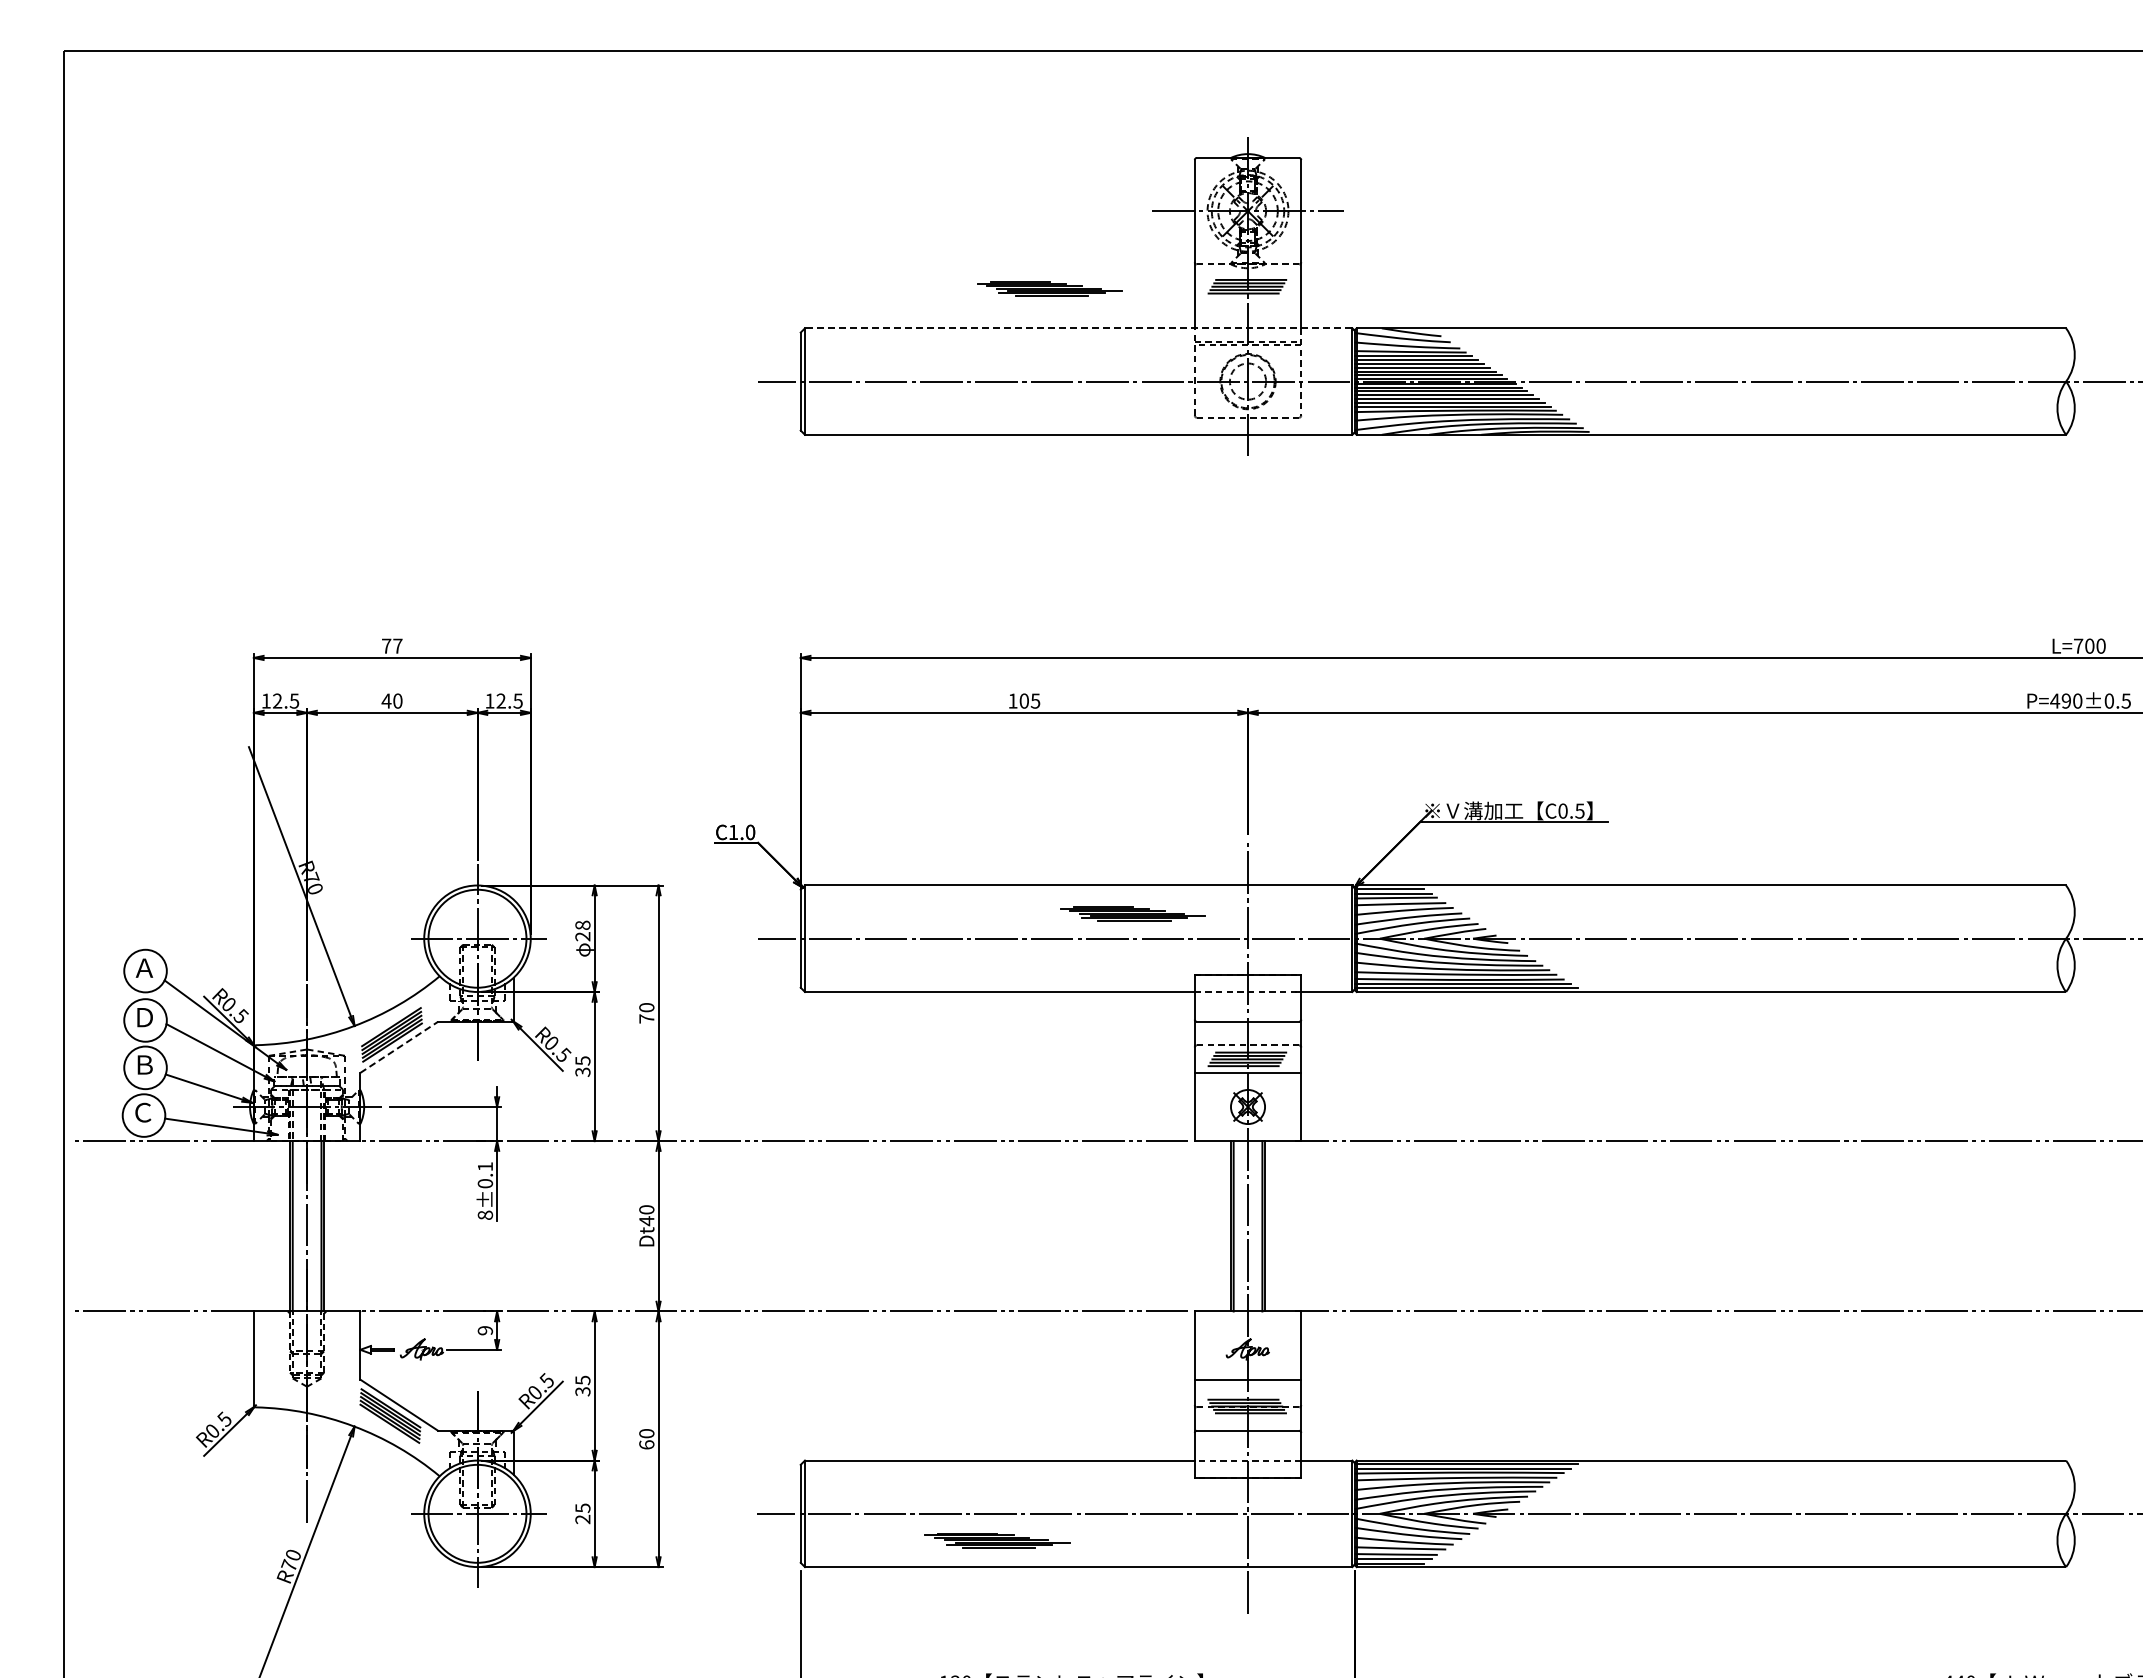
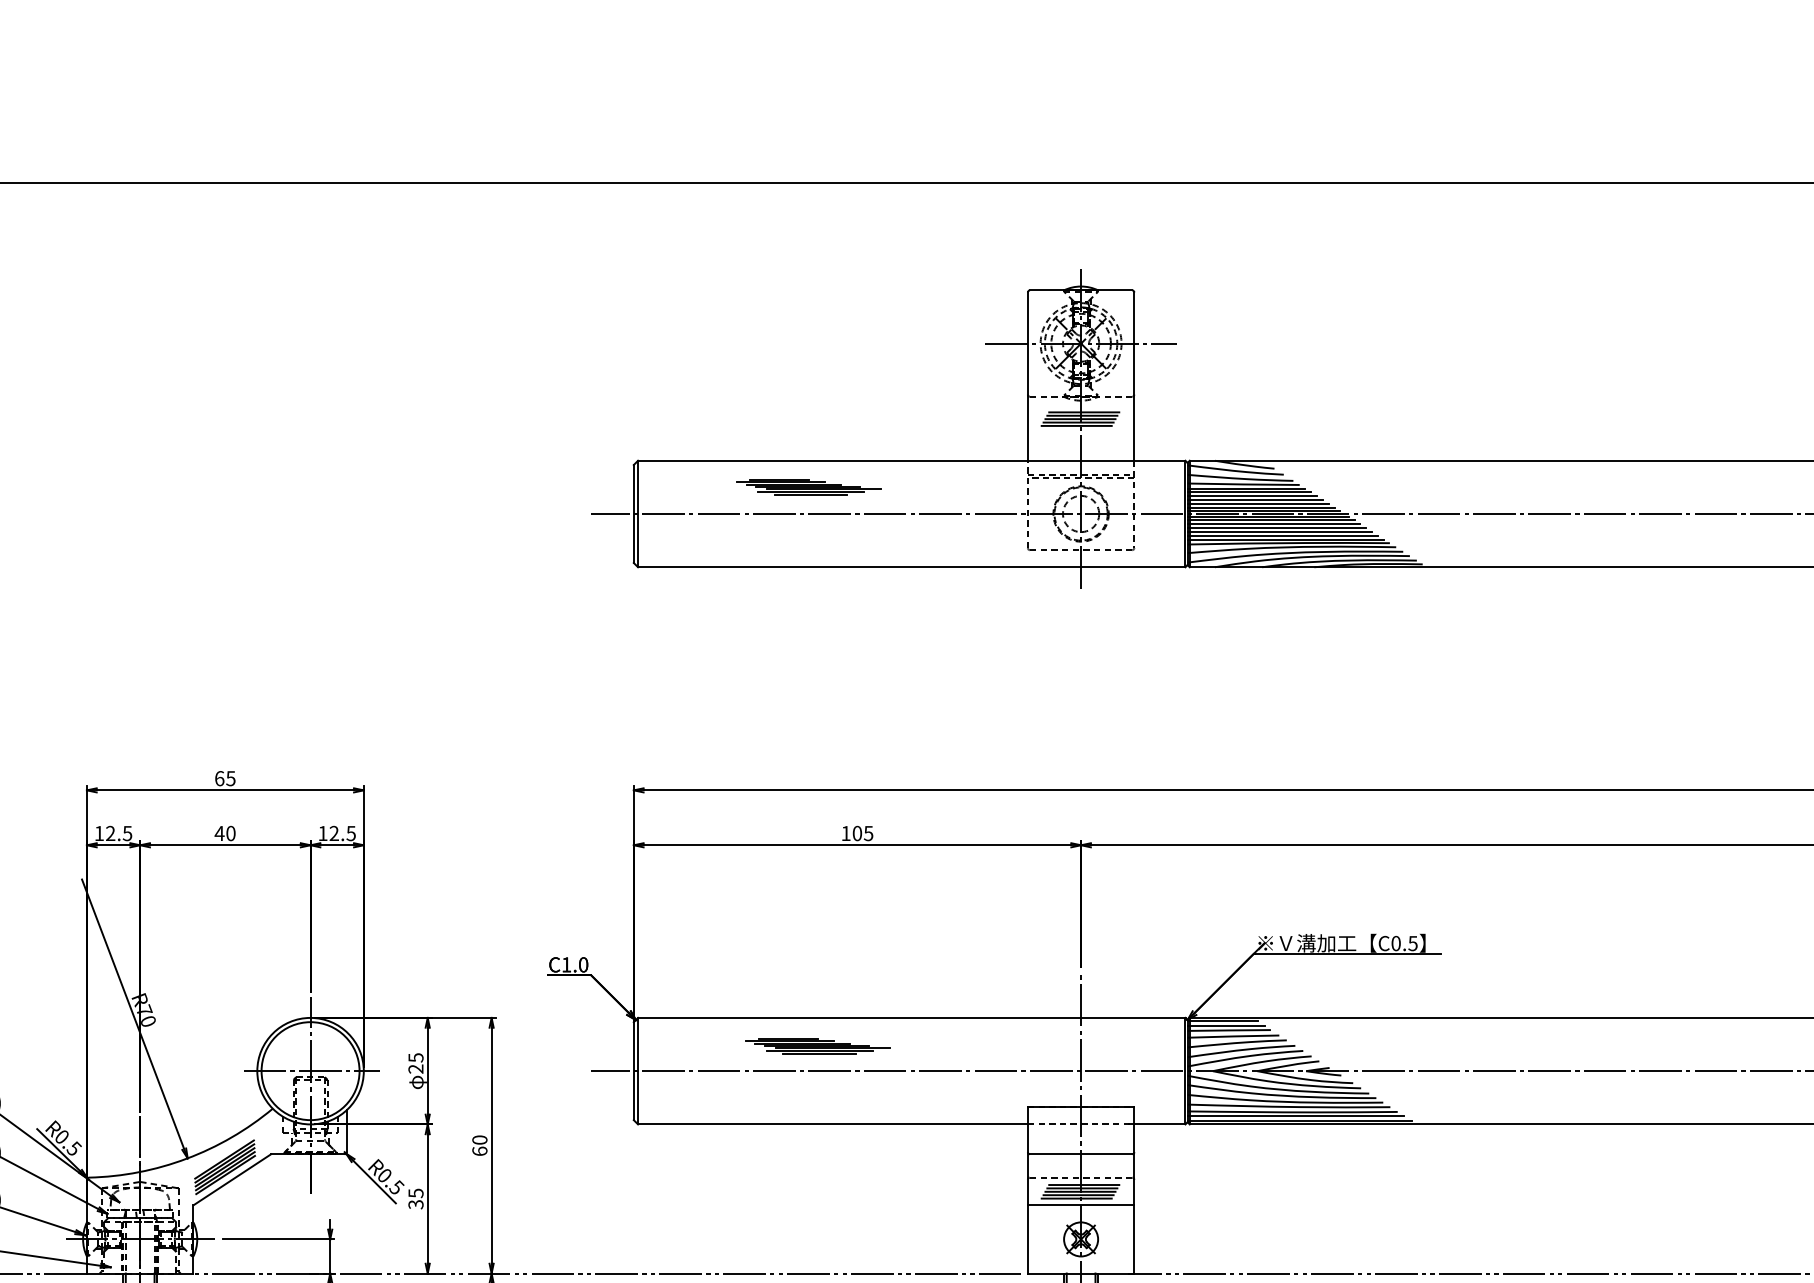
part: (1049, 288) -> (808, 486), moved
line: (1078, 328) -> (911, 460), dashed -> solid
text: (392, 645) -> (225, 777), 77 -> 65
part: (1132, 913) -> (817, 1045), moved
text: (582, 925) -> (415, 1057), 28 -> 25
text: (646, 1018) -> (479, 1150), 70 -> 60
line: (399, 1047) -> (232, 1179), dashed -> solid

